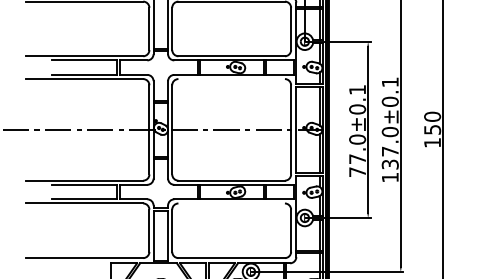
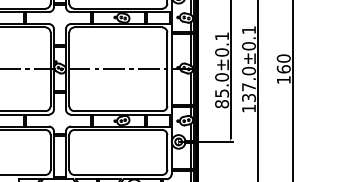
line: (231, 79) -> (118, 27), added
text: (432, 129) -> (283, 69), 150 -> 160
text: (357, 165) -> (221, 98), 77.0±0.1 -> 85.0±0.1
line: (231, 203) -> (118, 129), added

